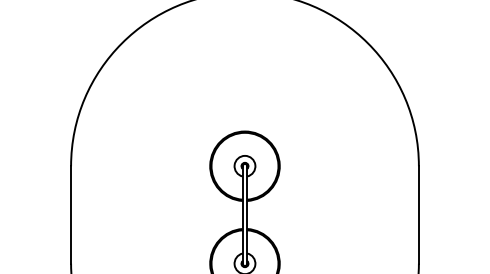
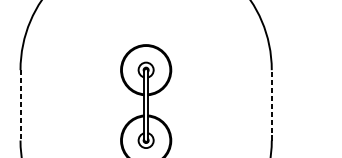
line: (71, 215) -> (20, 105), solid -> dashed
line: (418, 215) -> (271, 105), solid -> dashed

